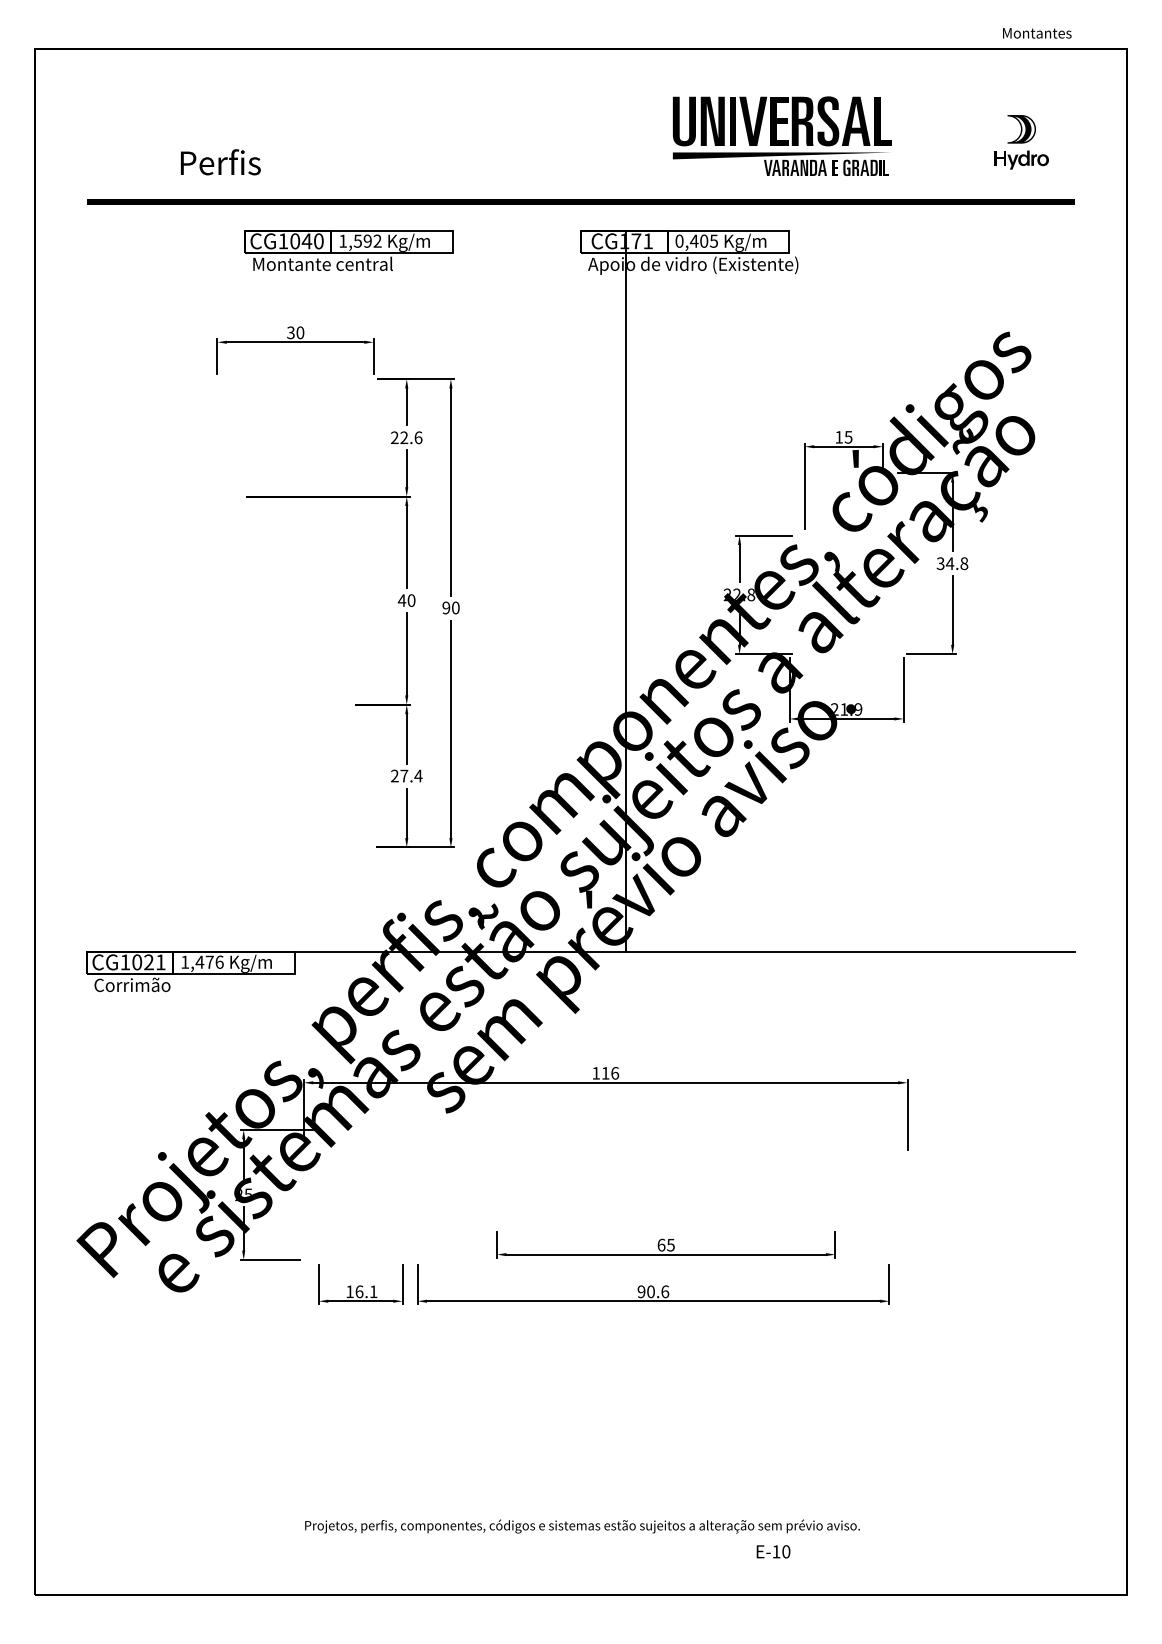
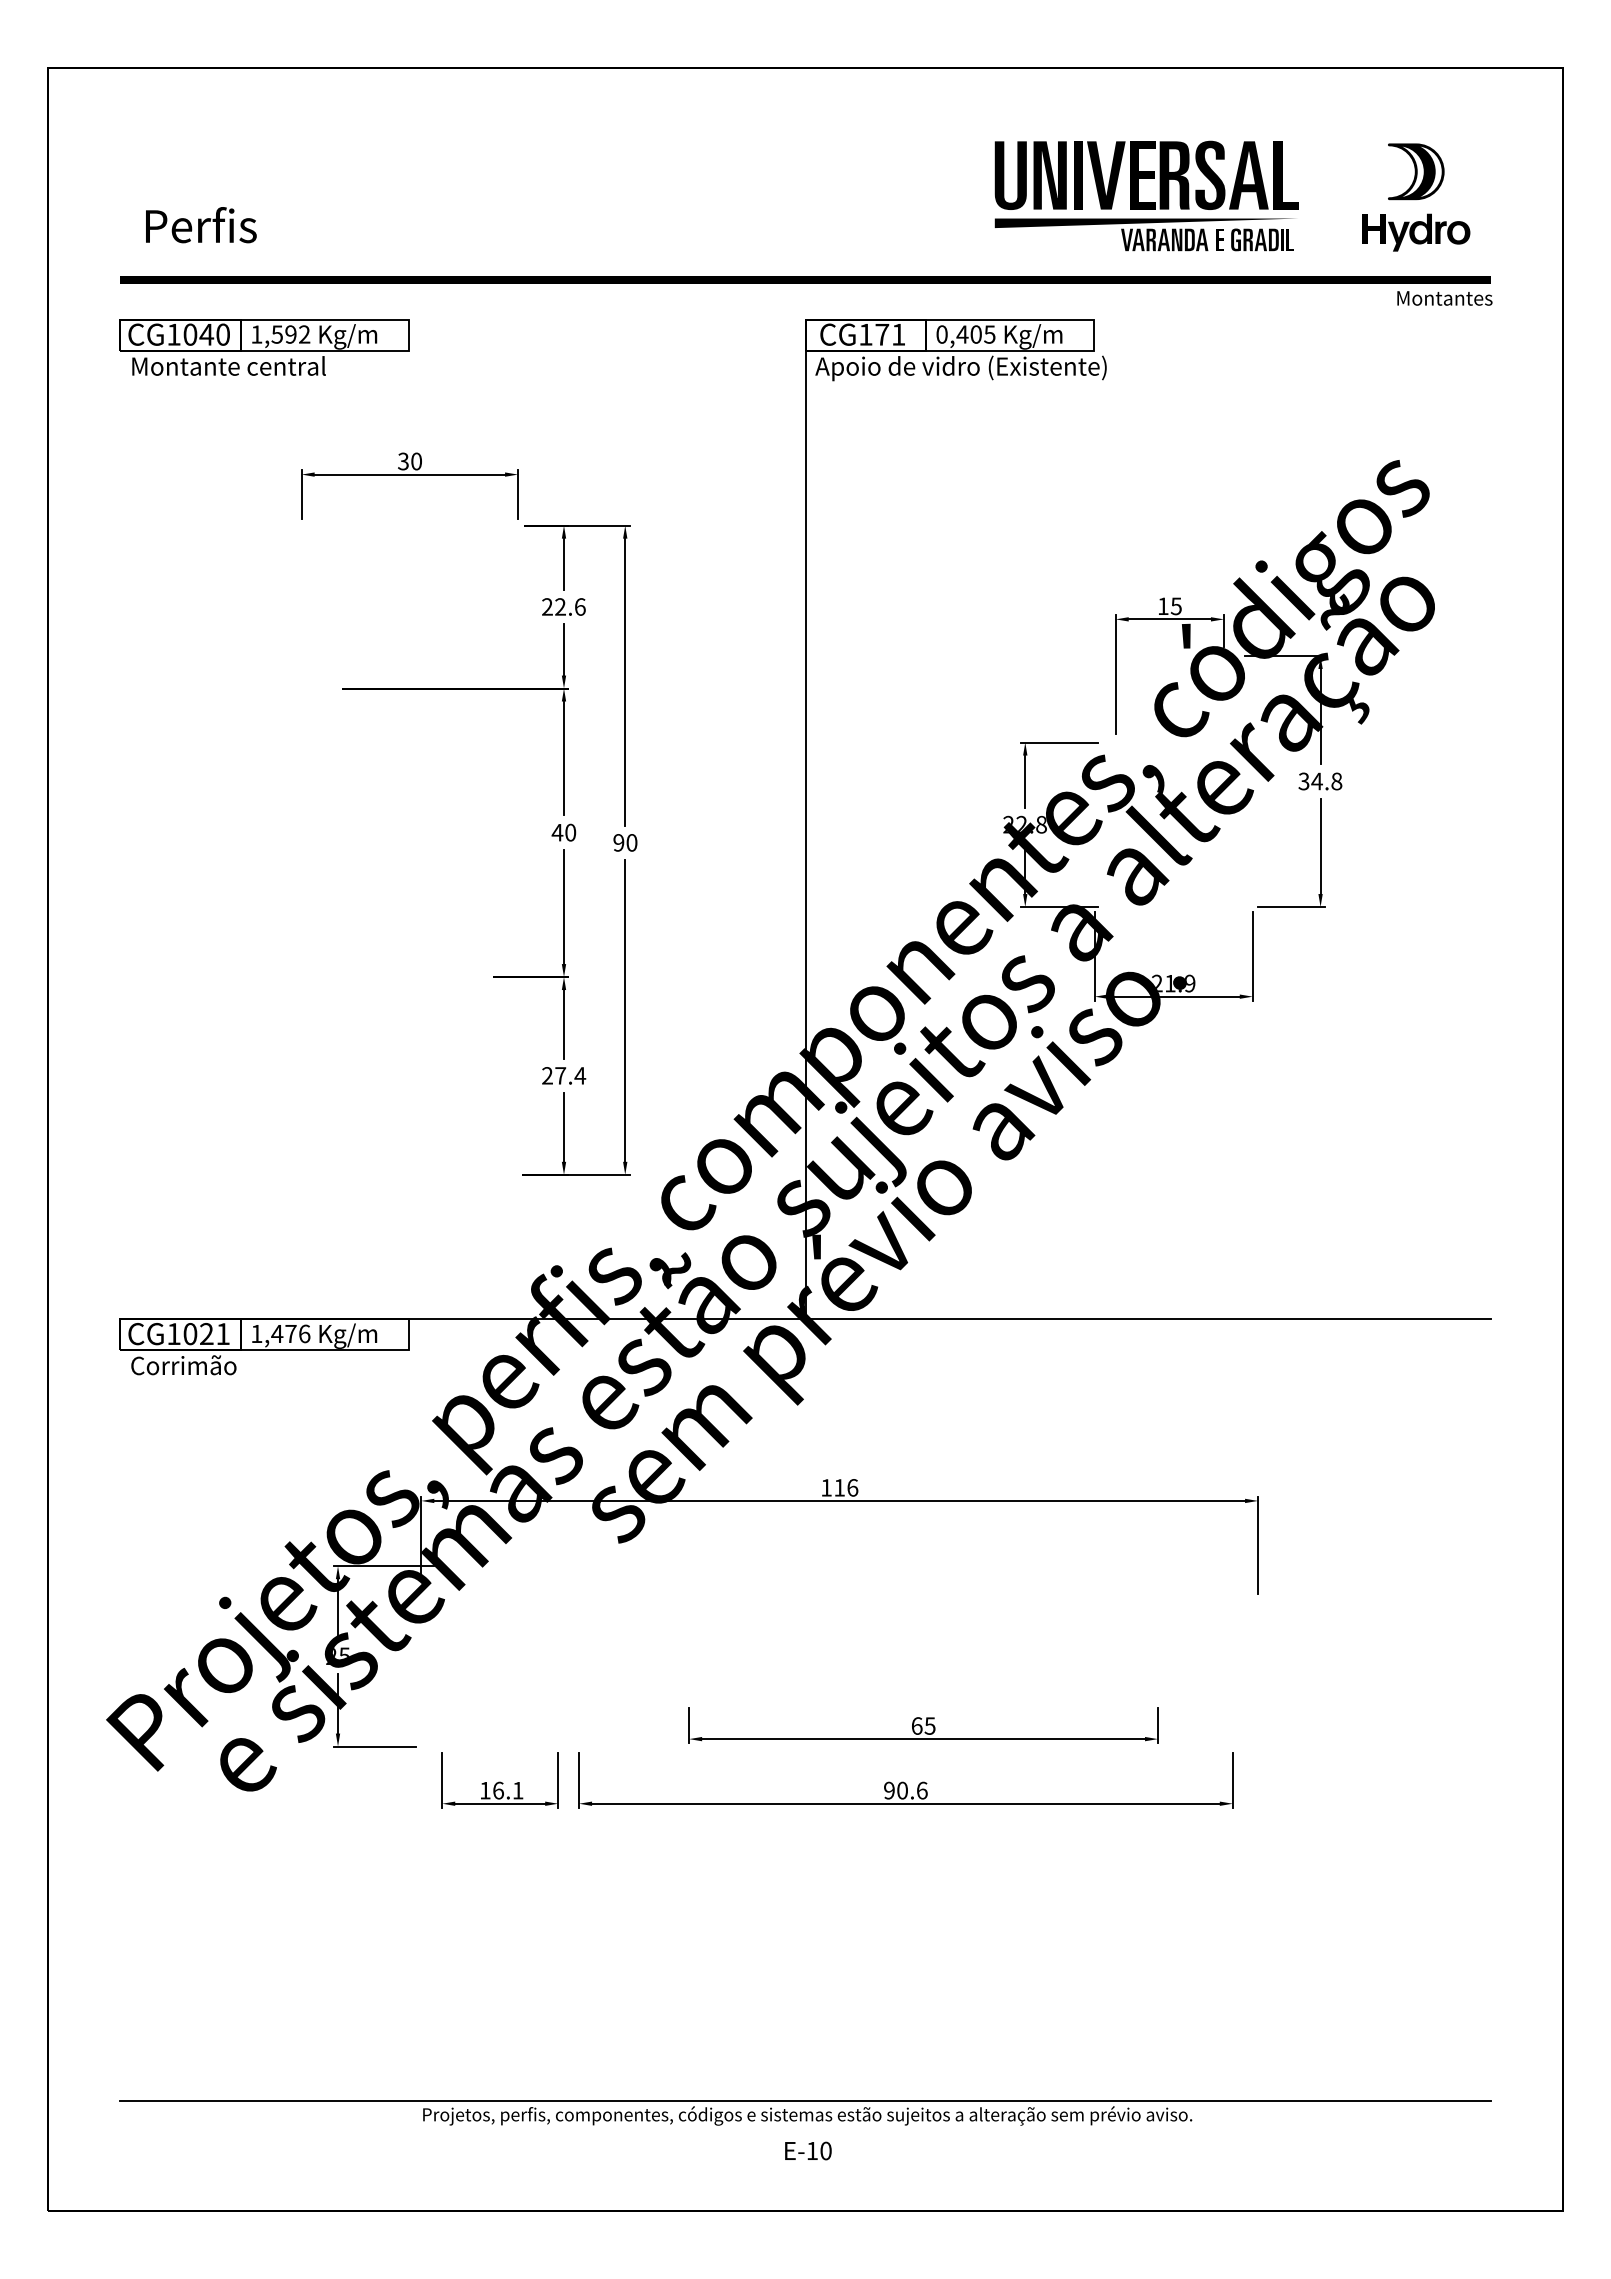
text: (1036, 33) -> (1444, 298), moved
part: (782, 140) -> (1146, 202), moved
part: (1021, 142) -> (1416, 197), size x1.43
text: (220, 162) -> (201, 225), moved
part: (348, 250) -> (264, 347), moved
line: (626, 591) -> (805, 819), moved
line: (581, 1515) -> (805, 2100), added
text: (773, 1551) -> (808, 2150), moved

